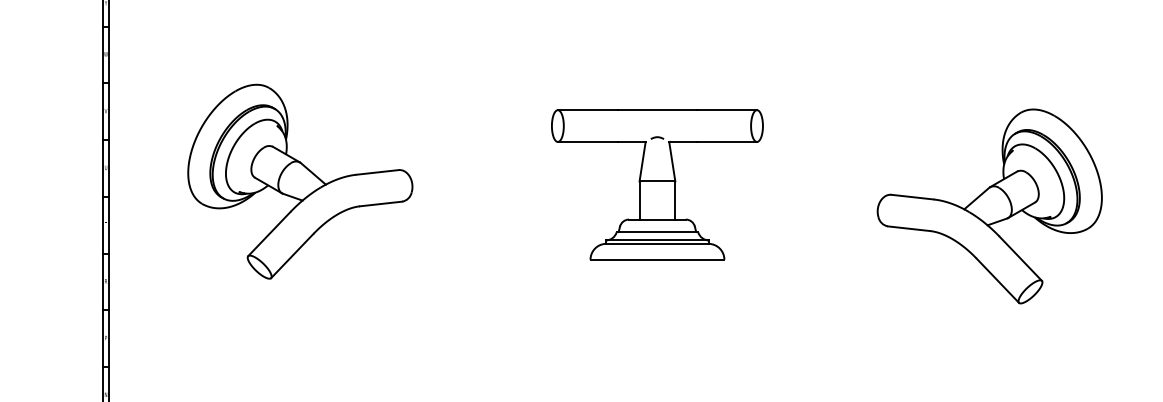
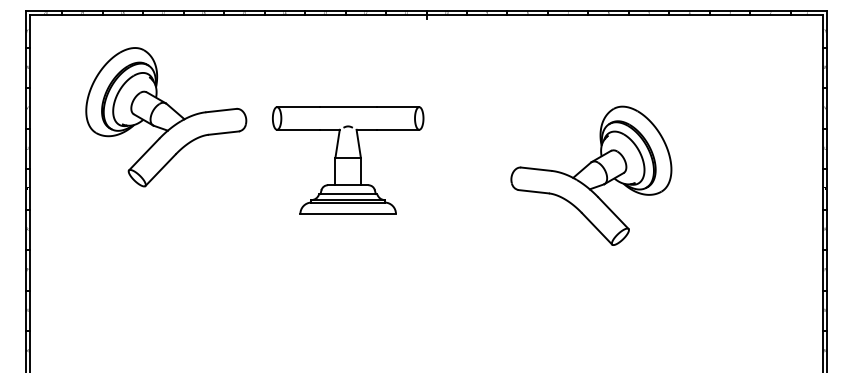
part: (300, 182) -> (166, 117), moved
part: (657, 184) -> (348, 160), moved
part: (989, 205) -> (591, 175), moved

